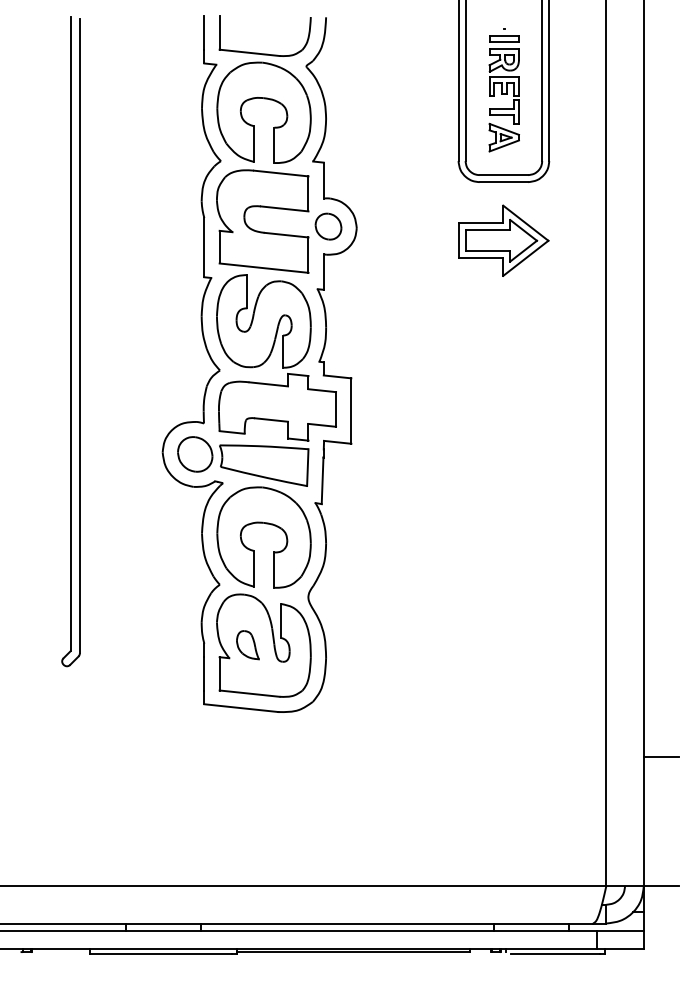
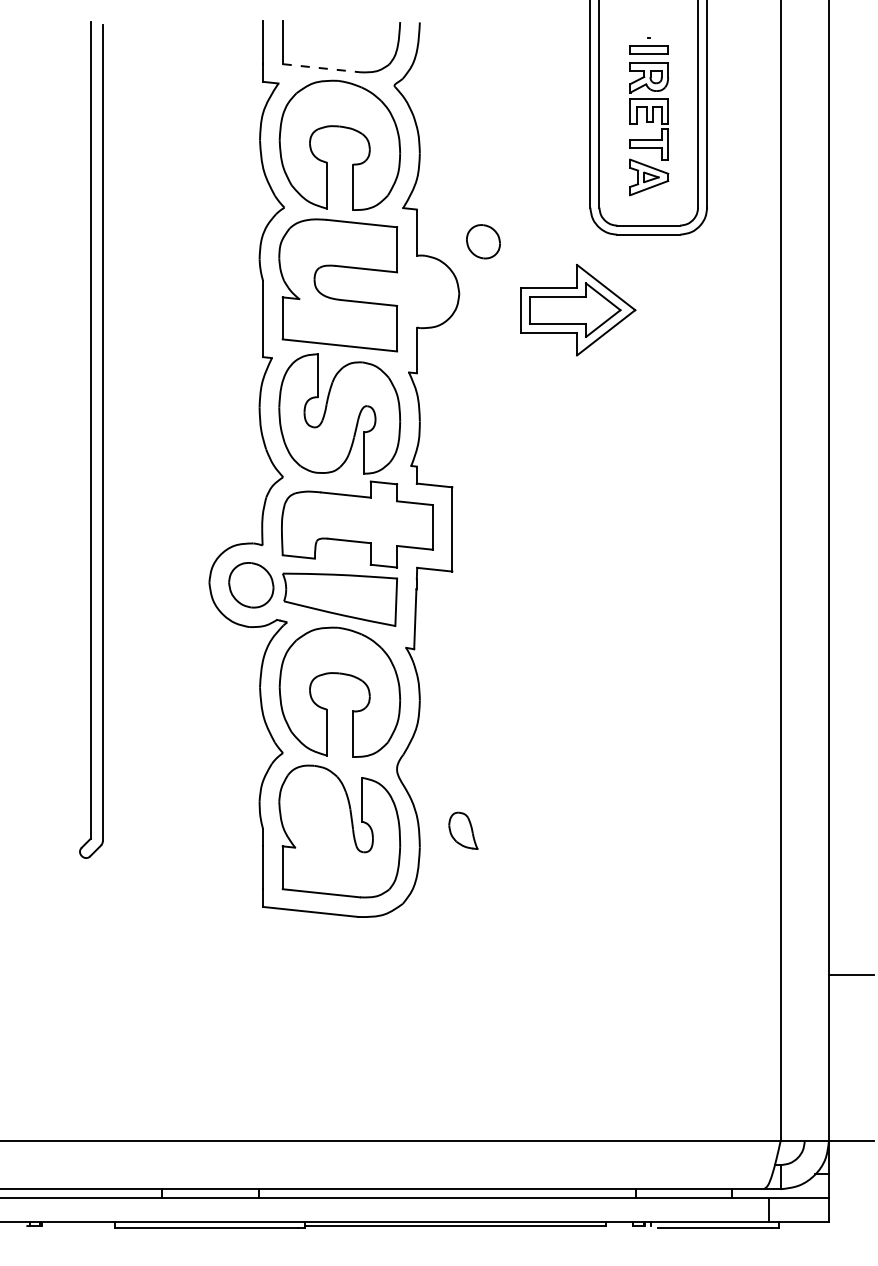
line: (250, 52) -> (322, 67), solid -> dashed
part: (328, 226) -> (483, 241), moved
part: (503, 240) -> (577, 309), moved
part: (247, 645) -> (462, 831), moved

